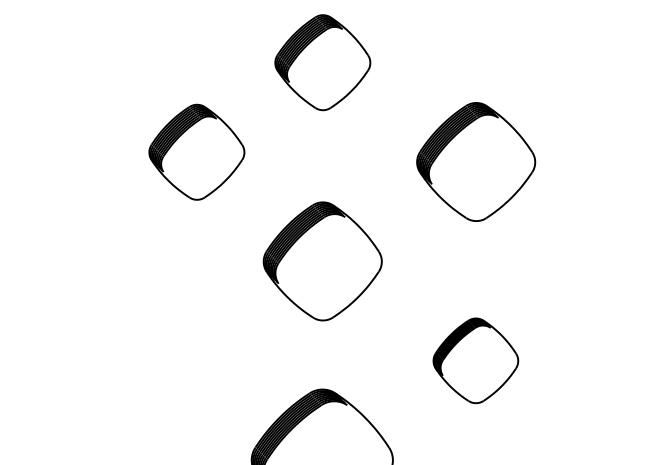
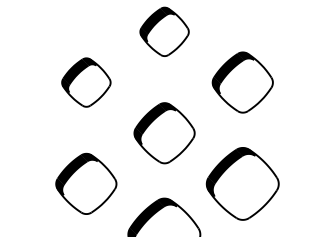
part: (197, 152) -> (86, 82), moved
part: (169, 359) -> (86, 183), added
part: (475, 359) -> (242, 183), size x1.67

